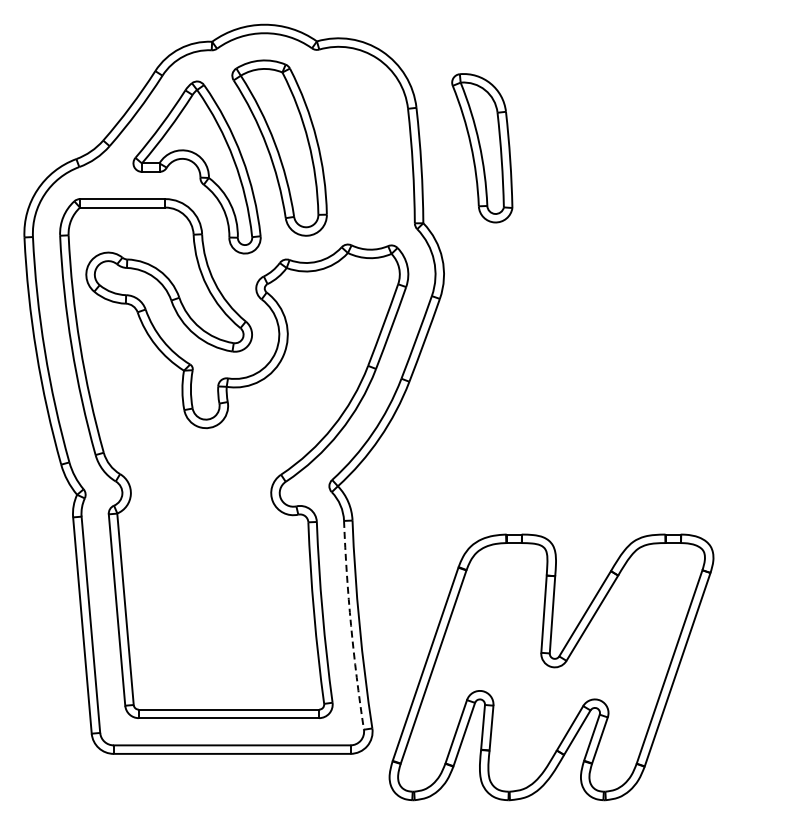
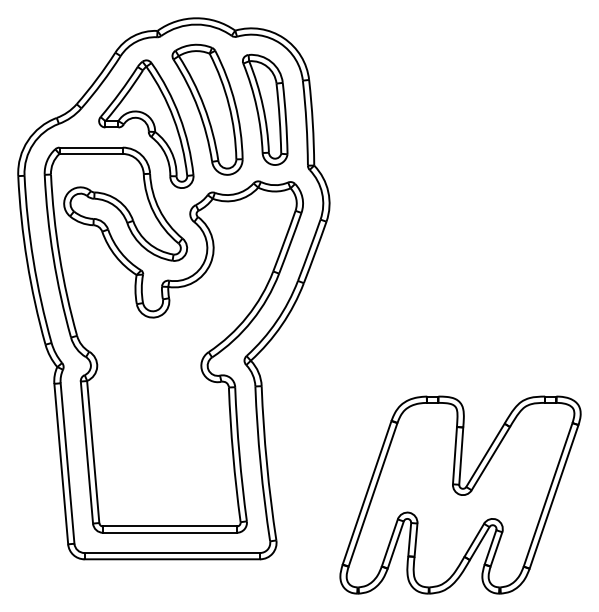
part: (482, 148) -> (265, 110), moved
arc: (351, 625) -> (260, 464), dashed -> solid
part: (551, 667) -> (460, 495), moved

